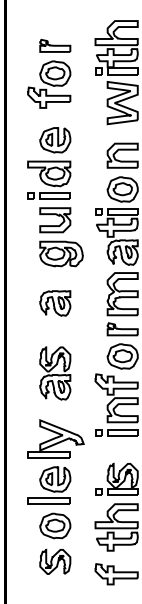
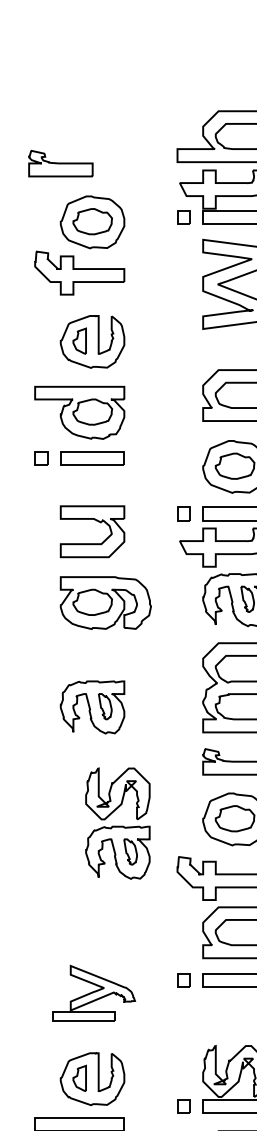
part: (55, 45) -> (61, 162), moved
part: (49, 163) -> (80, 390), moved
part: (55, 373) -> (118, 823), moved
part: (55, 438) -> (93, 992), size x0.7

